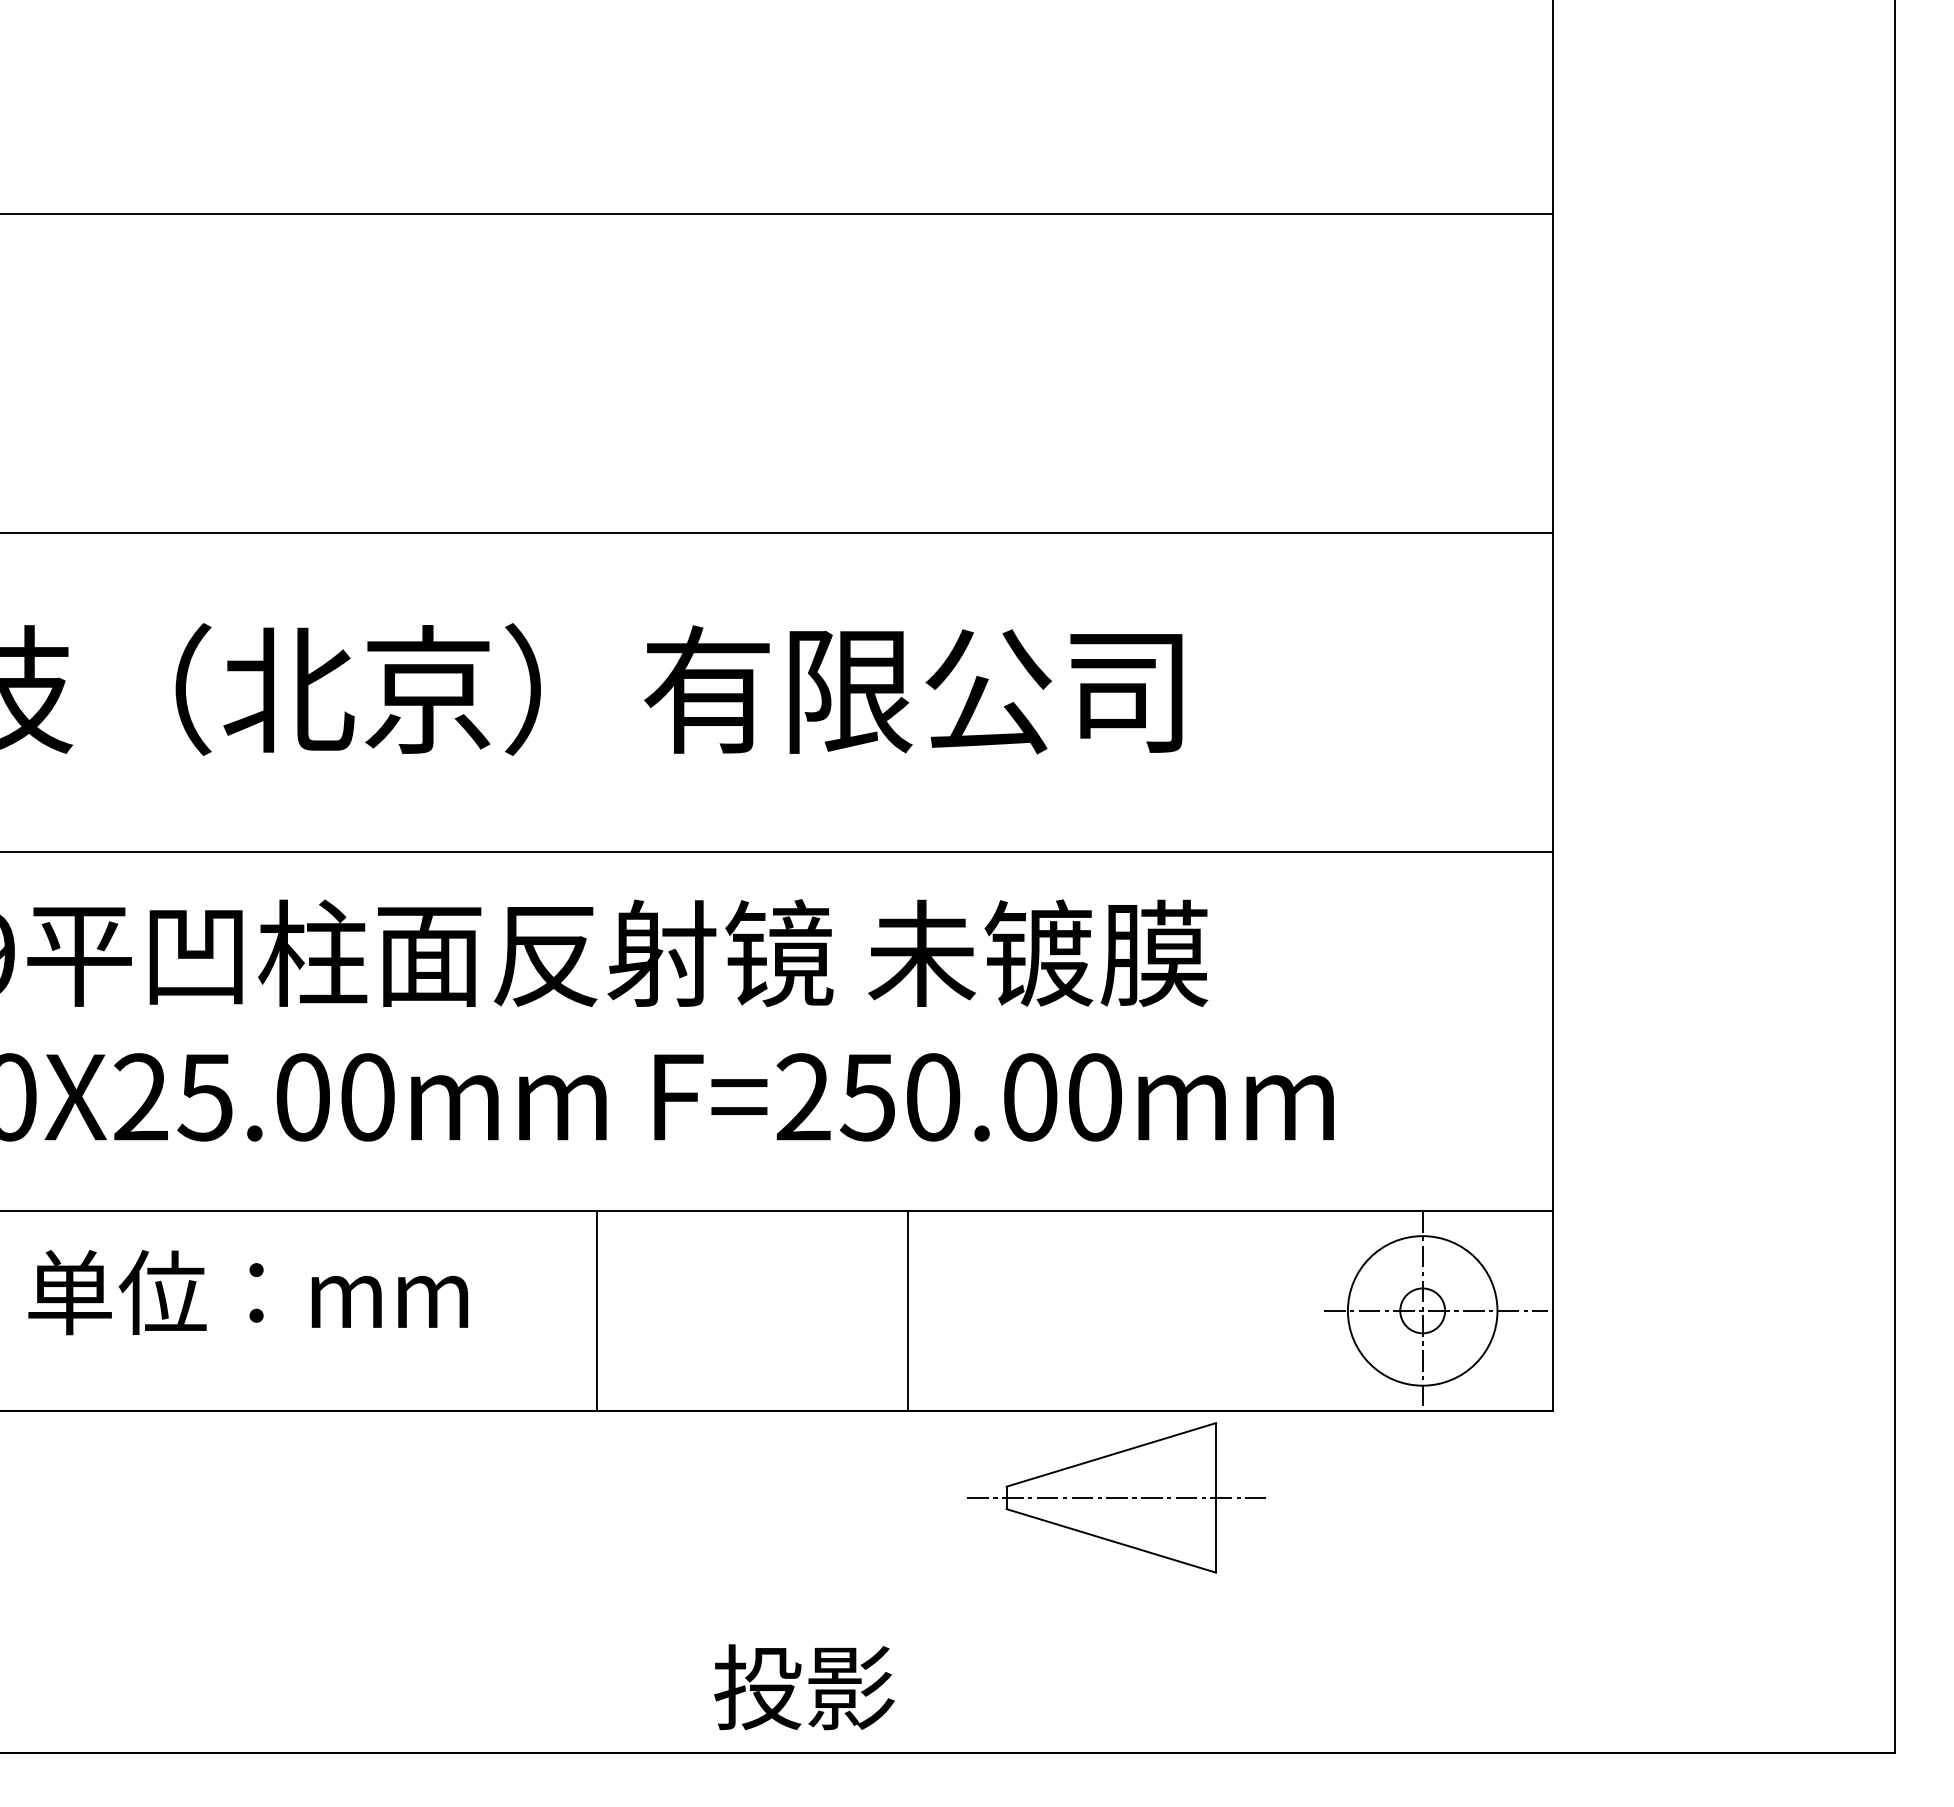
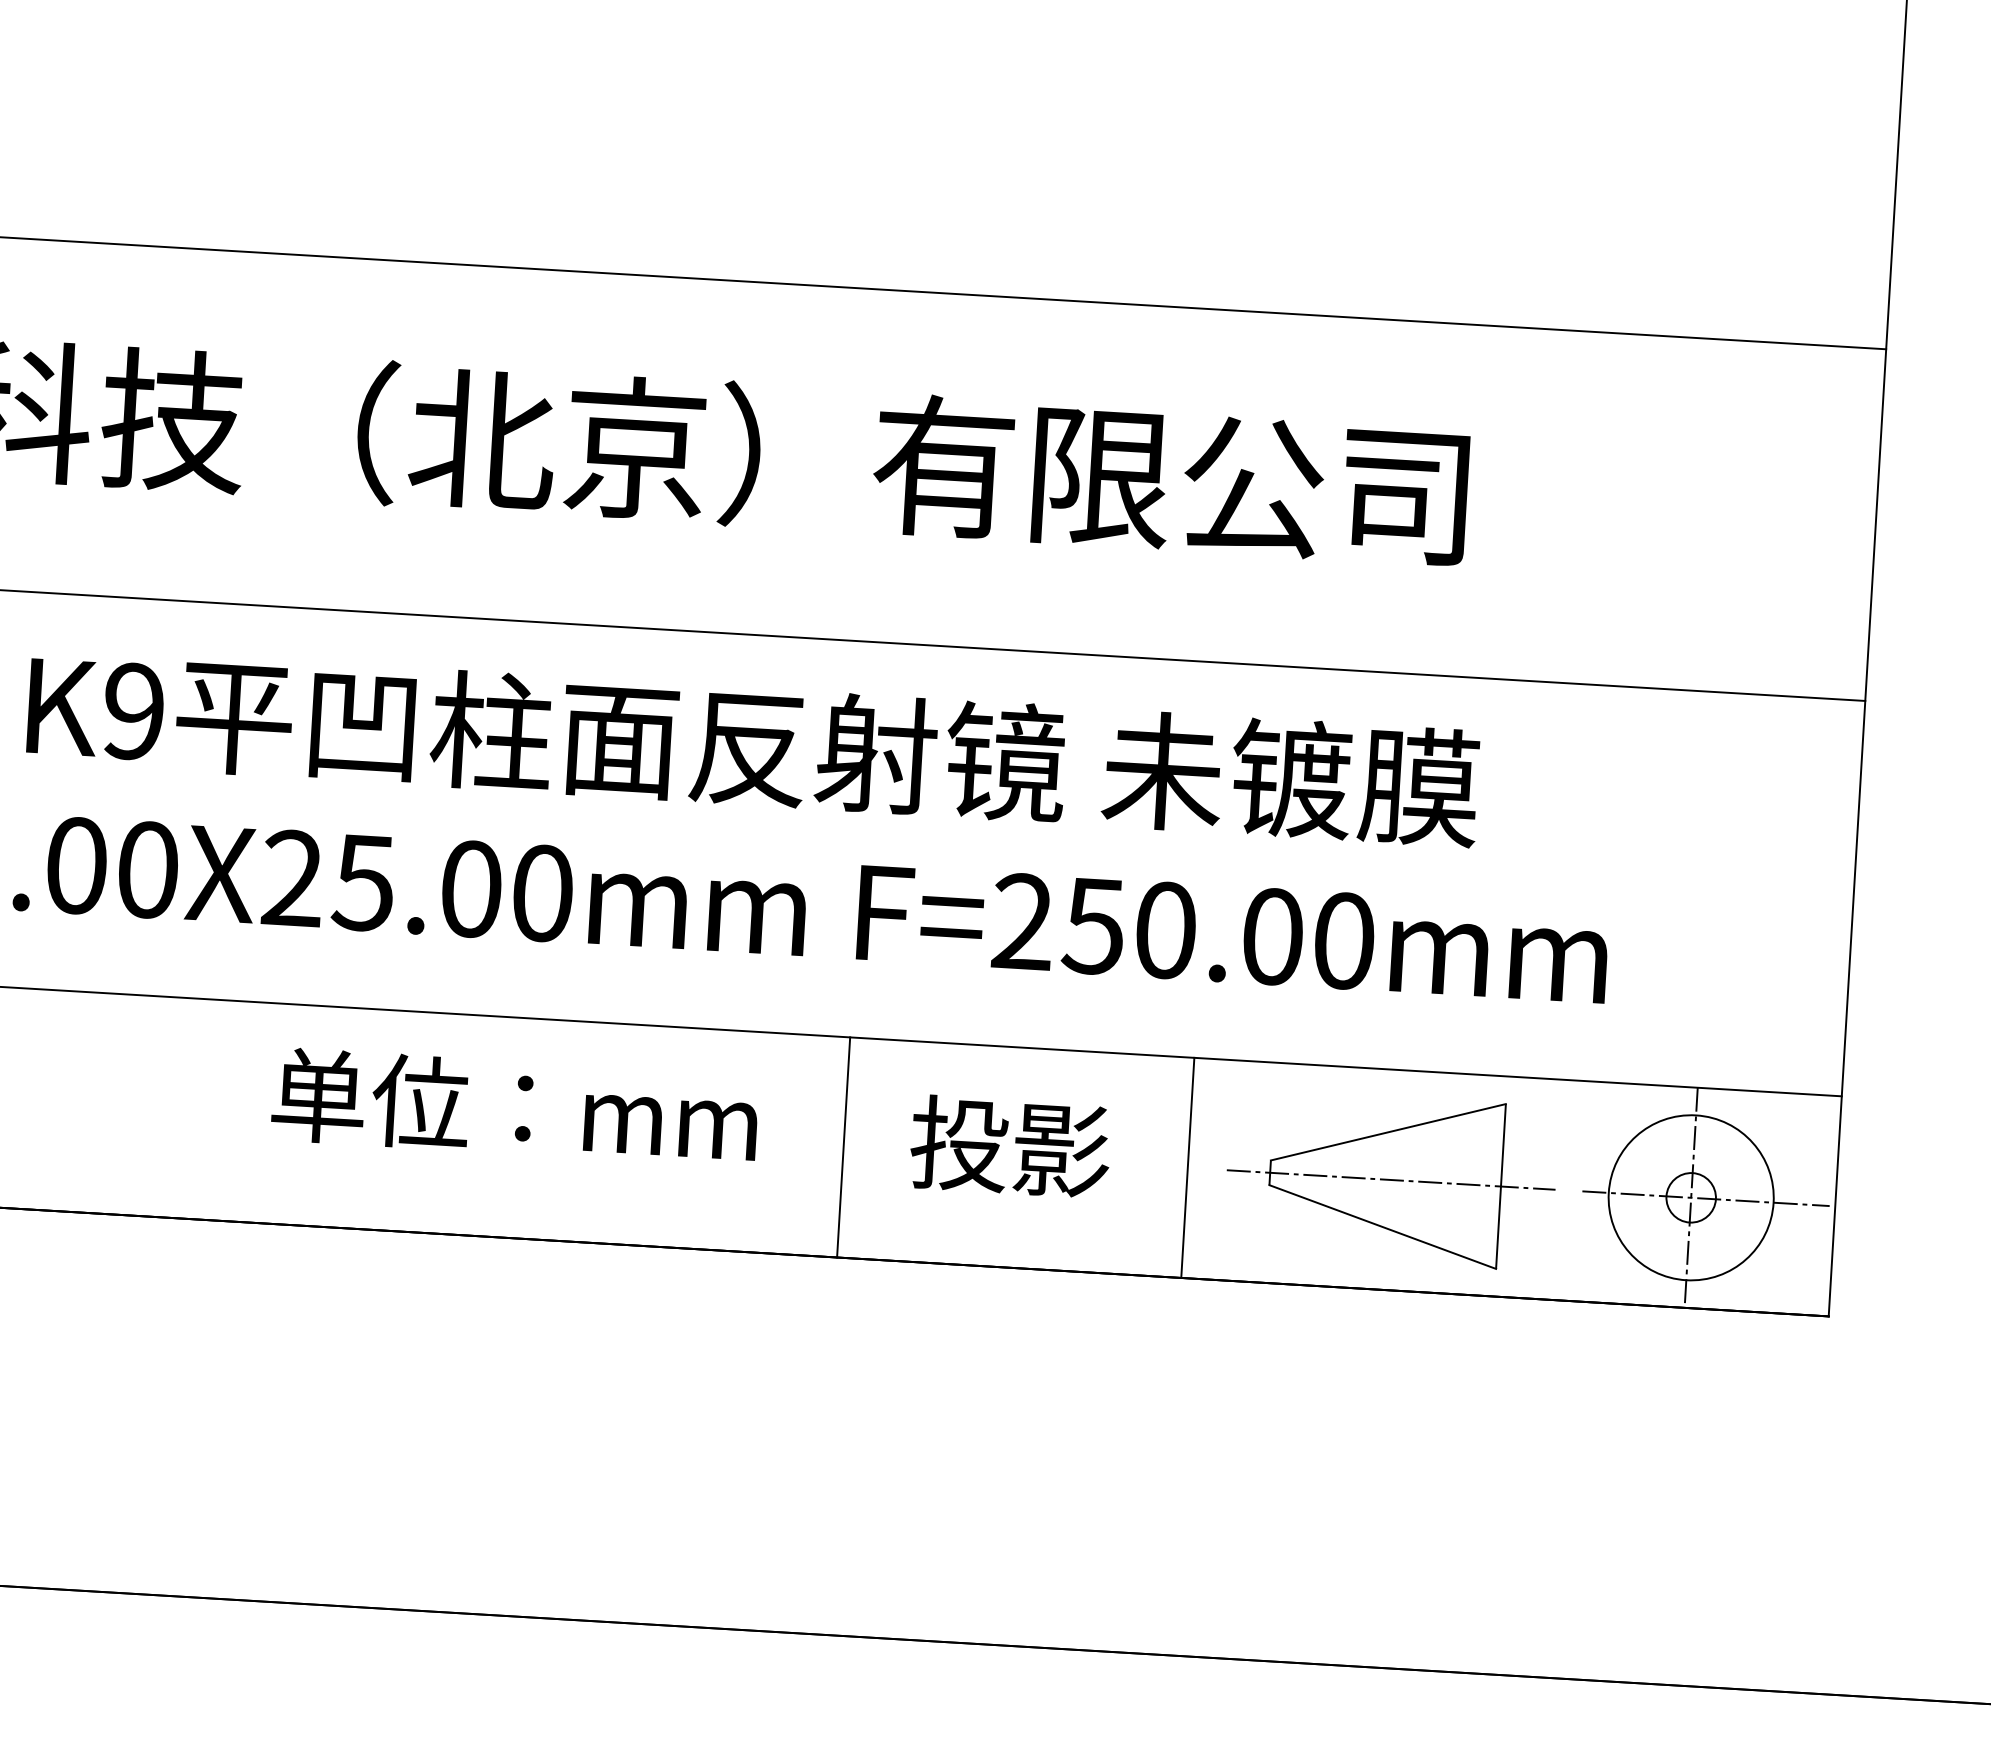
text: (248, 1292) -> (515, 1107), moved
line: (596, 1310) -> (843, 1147), moved
line: (907, 1310) -> (1187, 1167), moved
part: (1116, 1497) -> (1391, 1179), moved
text: (804, 1687) -> (1010, 1146), moved

